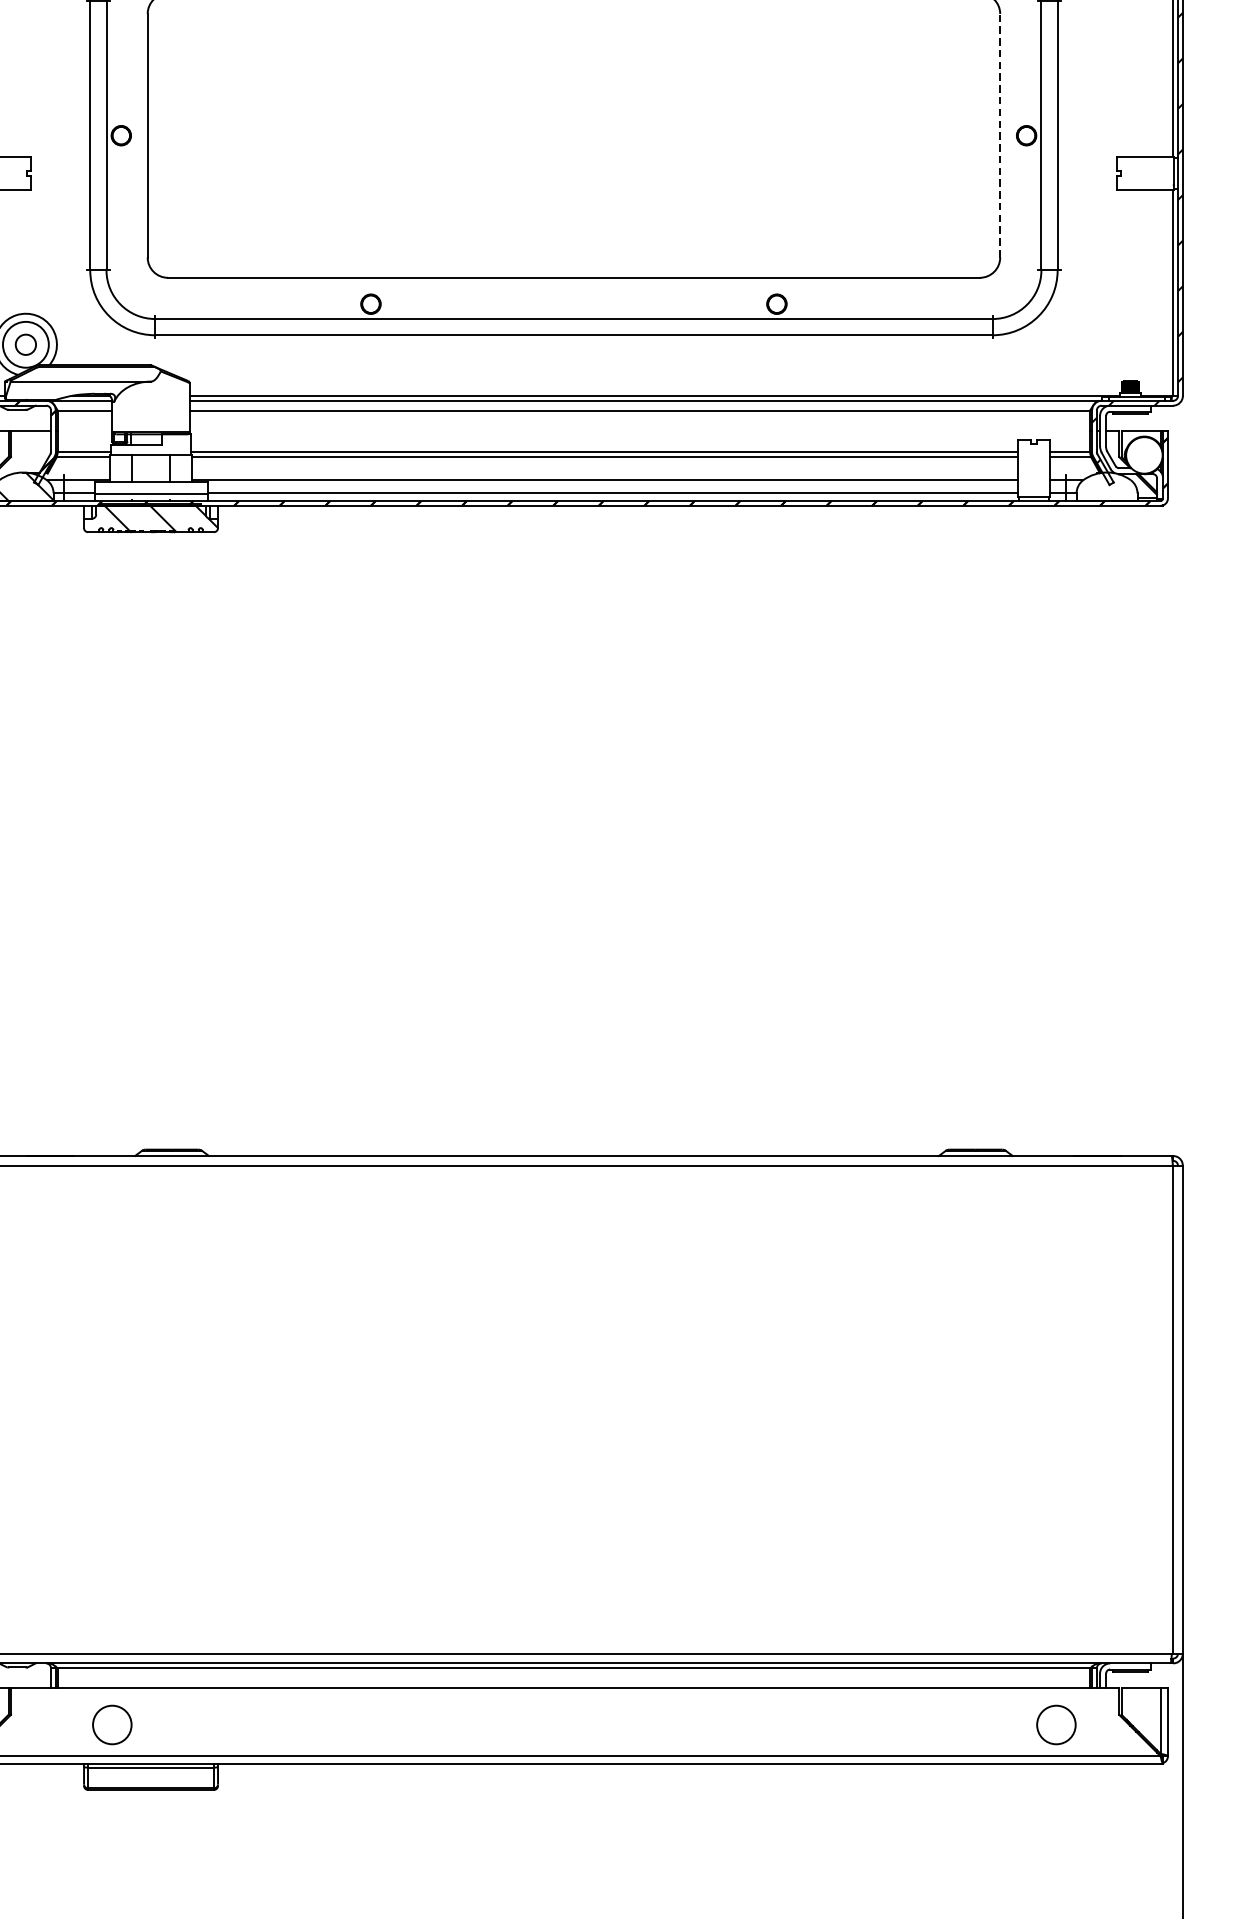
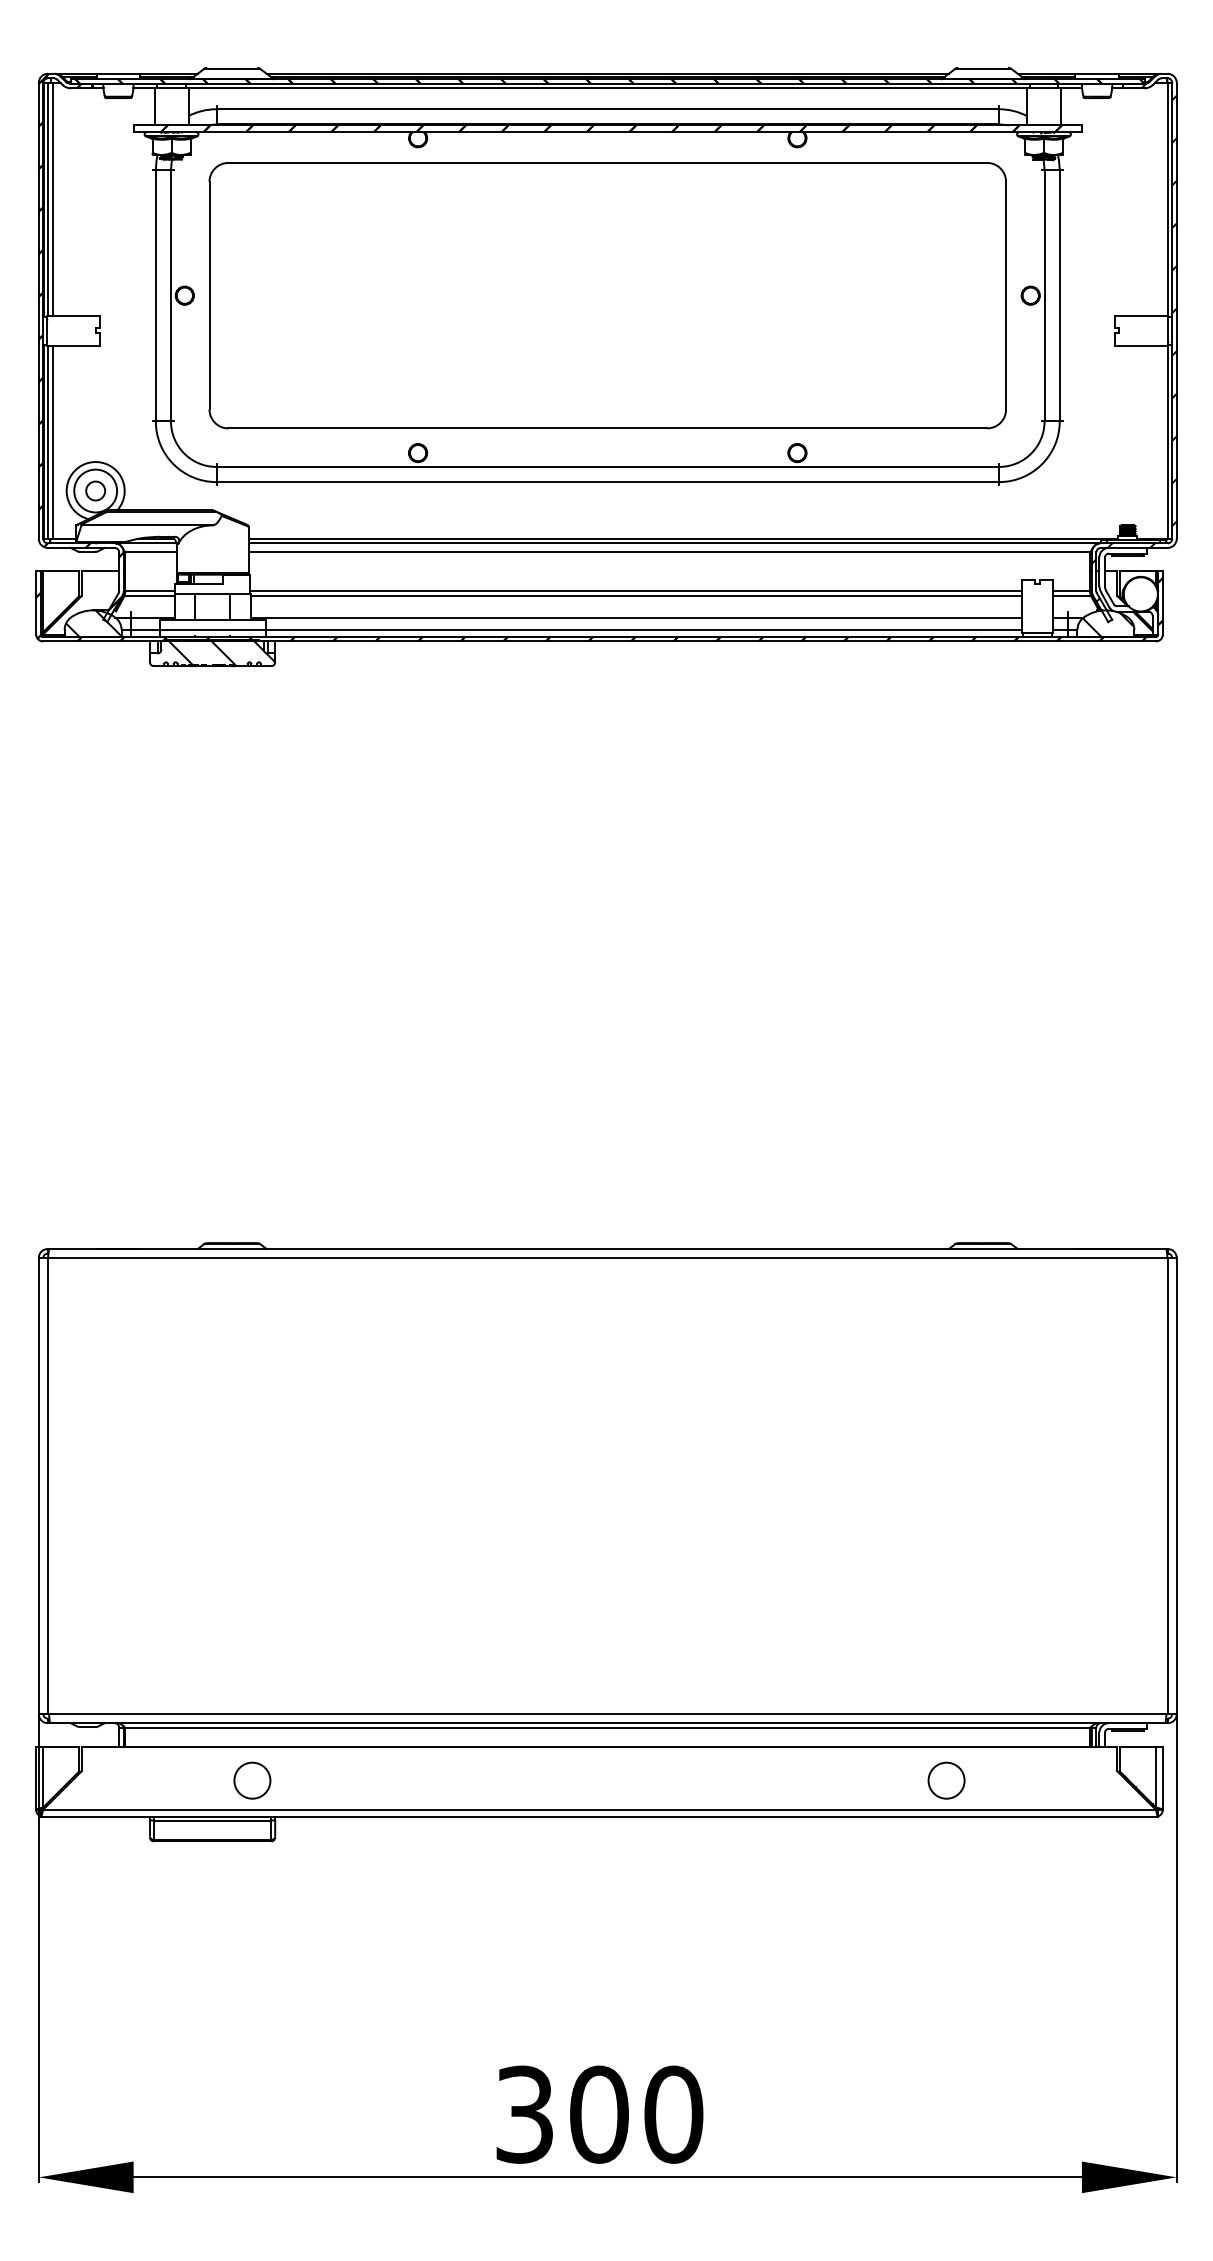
line: (1000, 135) -> (1006, 295), dashed -> solid
hatch: (1109, 487) -> (1108, 624), added
circle: (112, 1724) -> (252, 1780), moved
circle: (1056, 1724) -> (946, 1780), moved

